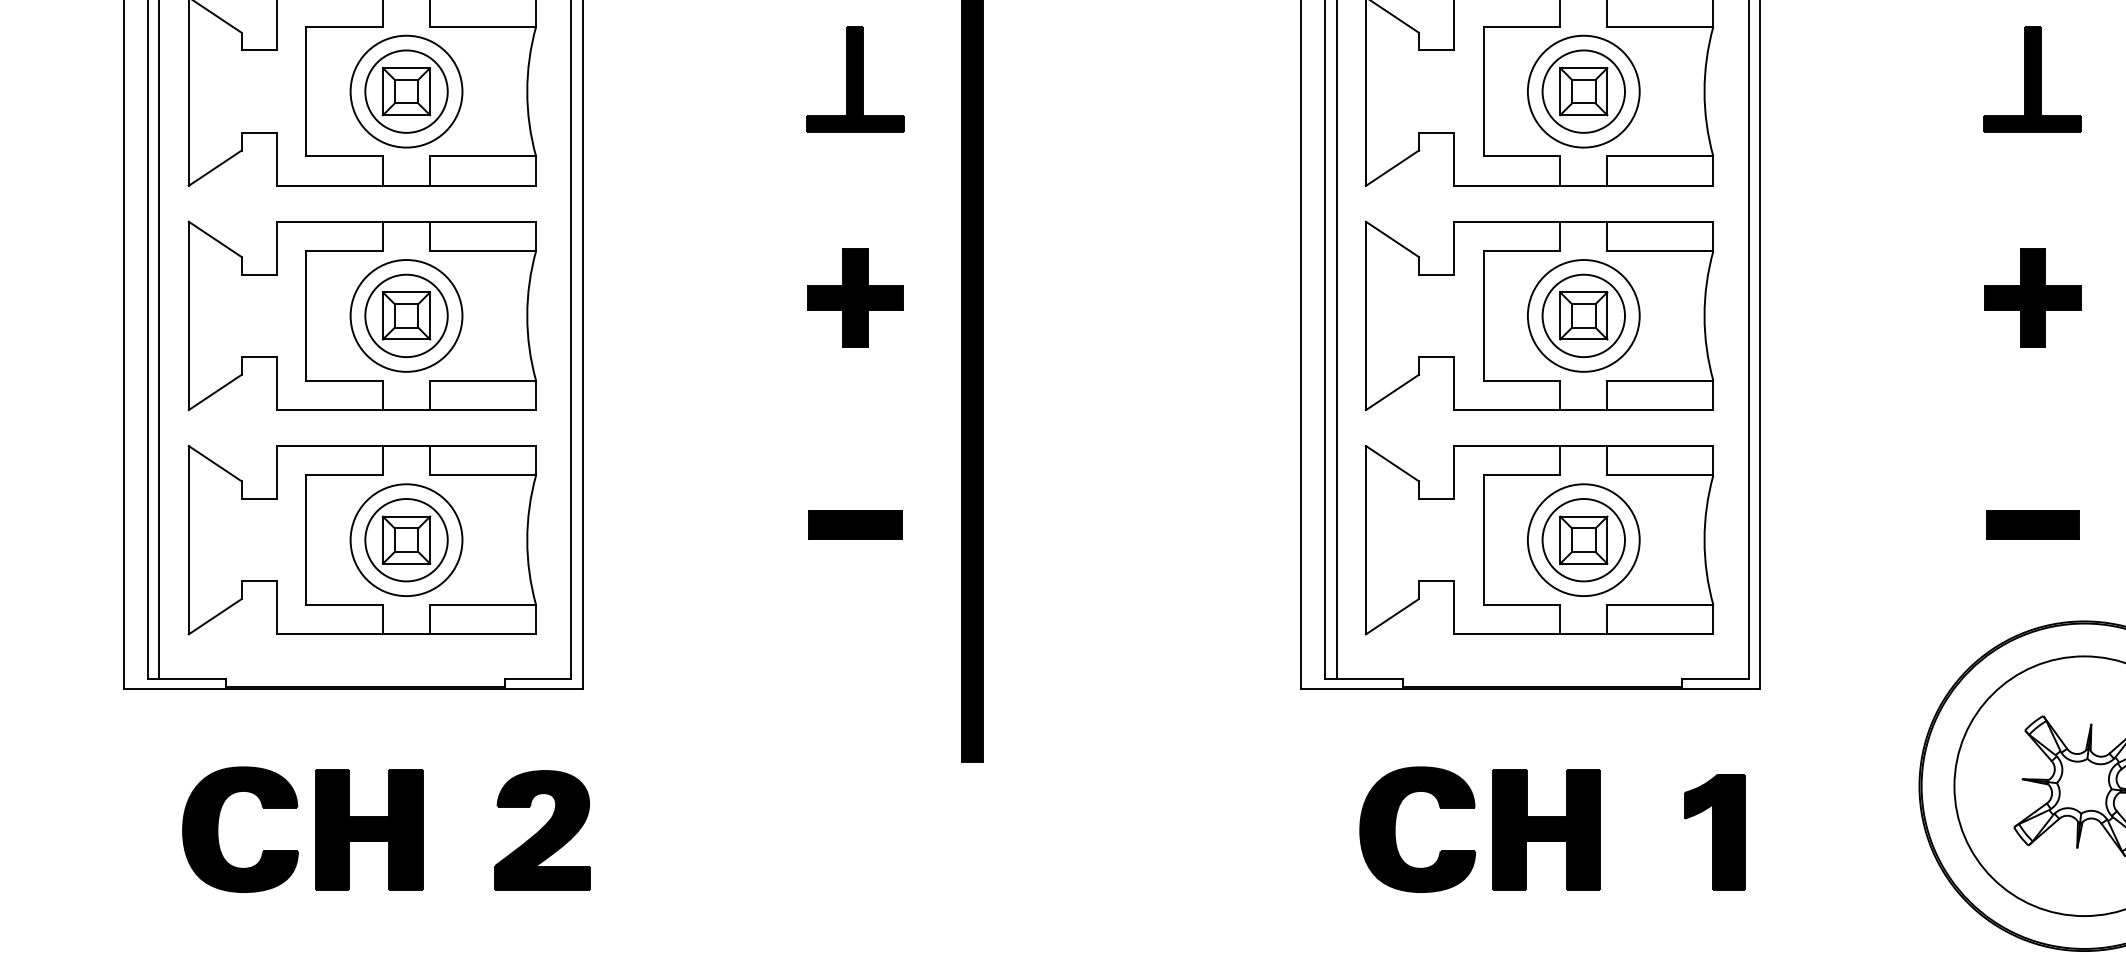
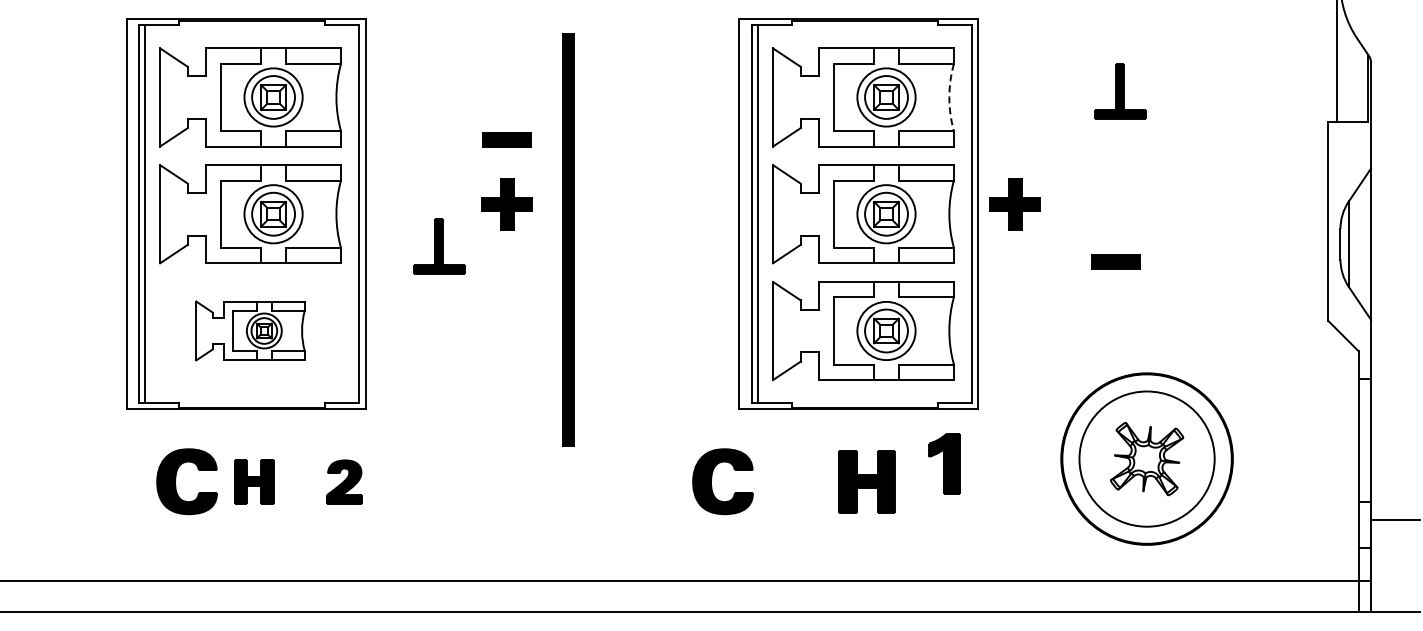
part: (855, 80) -> (439, 246), moved
arc: (1704, 91) -> (949, 97), solid -> dashed
part: (2031, 297) -> (1014, 204), moved
part: (853, 523) -> (506, 139), moved
part: (2031, 523) -> (1115, 261), moved
part: (362, 539) -> (250, 330), size x0.6
part: (1397, 821) -> (712, 477), moved
part: (367, 829) -> (253, 481), size x0.7
part: (542, 829) -> (344, 481), size x0.7
part: (1714, 831) -> (944, 463), moved

